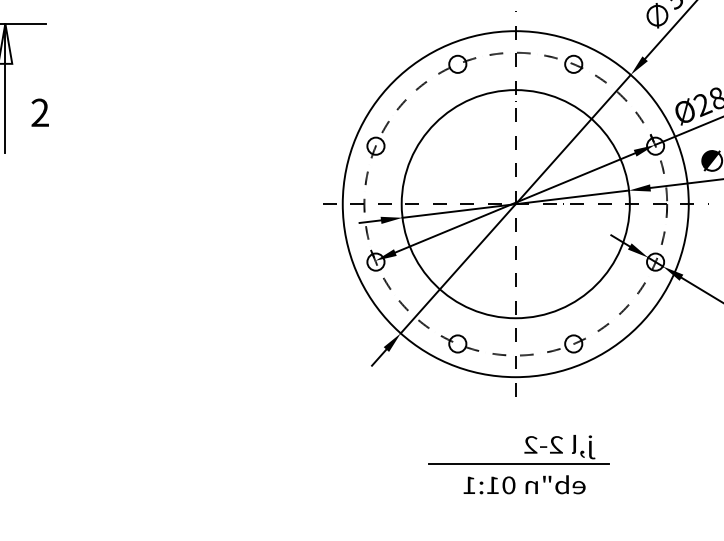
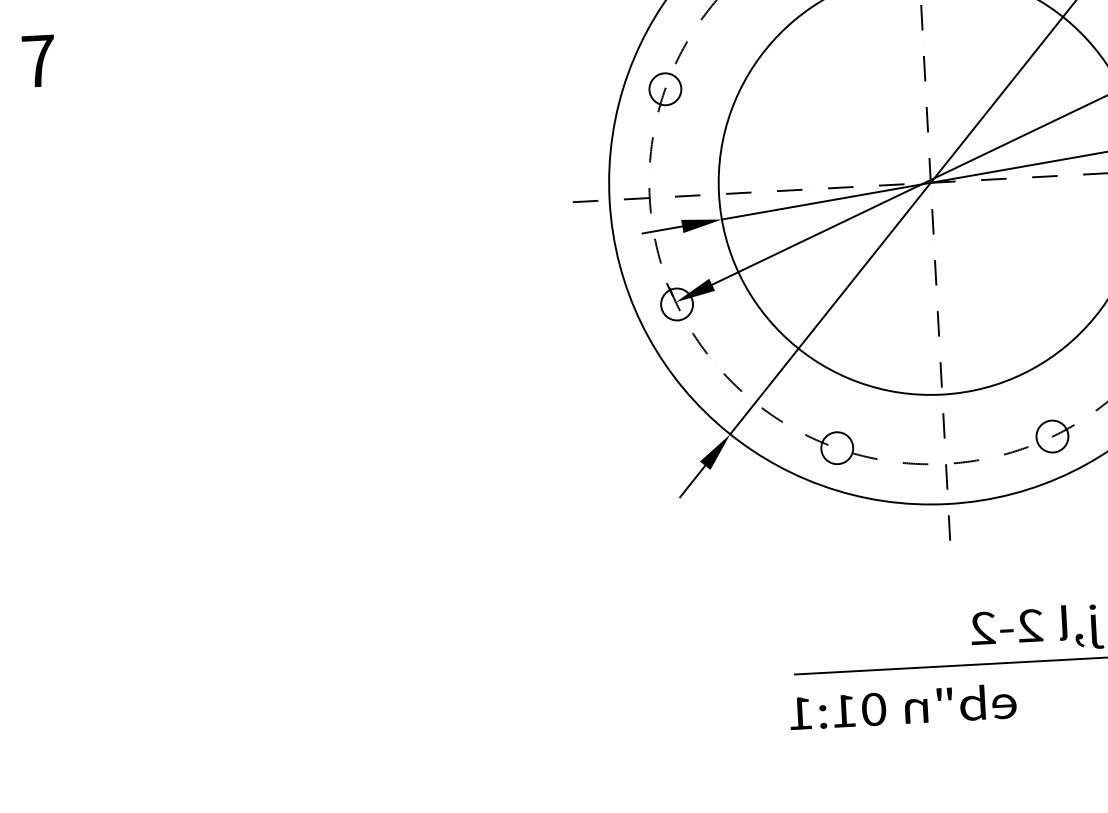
text: (39, 112) -> (37, 60), 2 -> 7
text: (524, 484) -> (902, 706), moved

